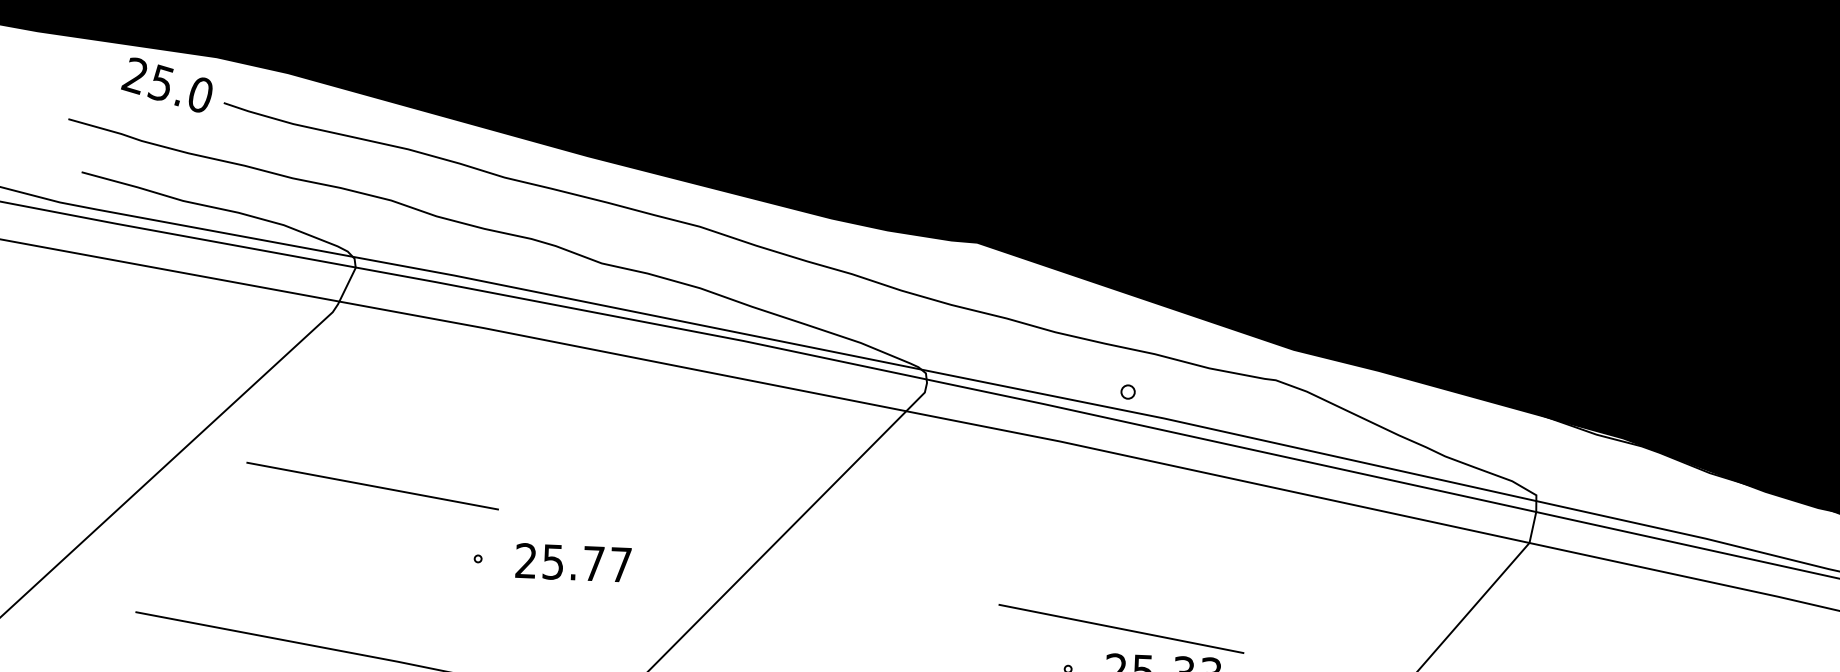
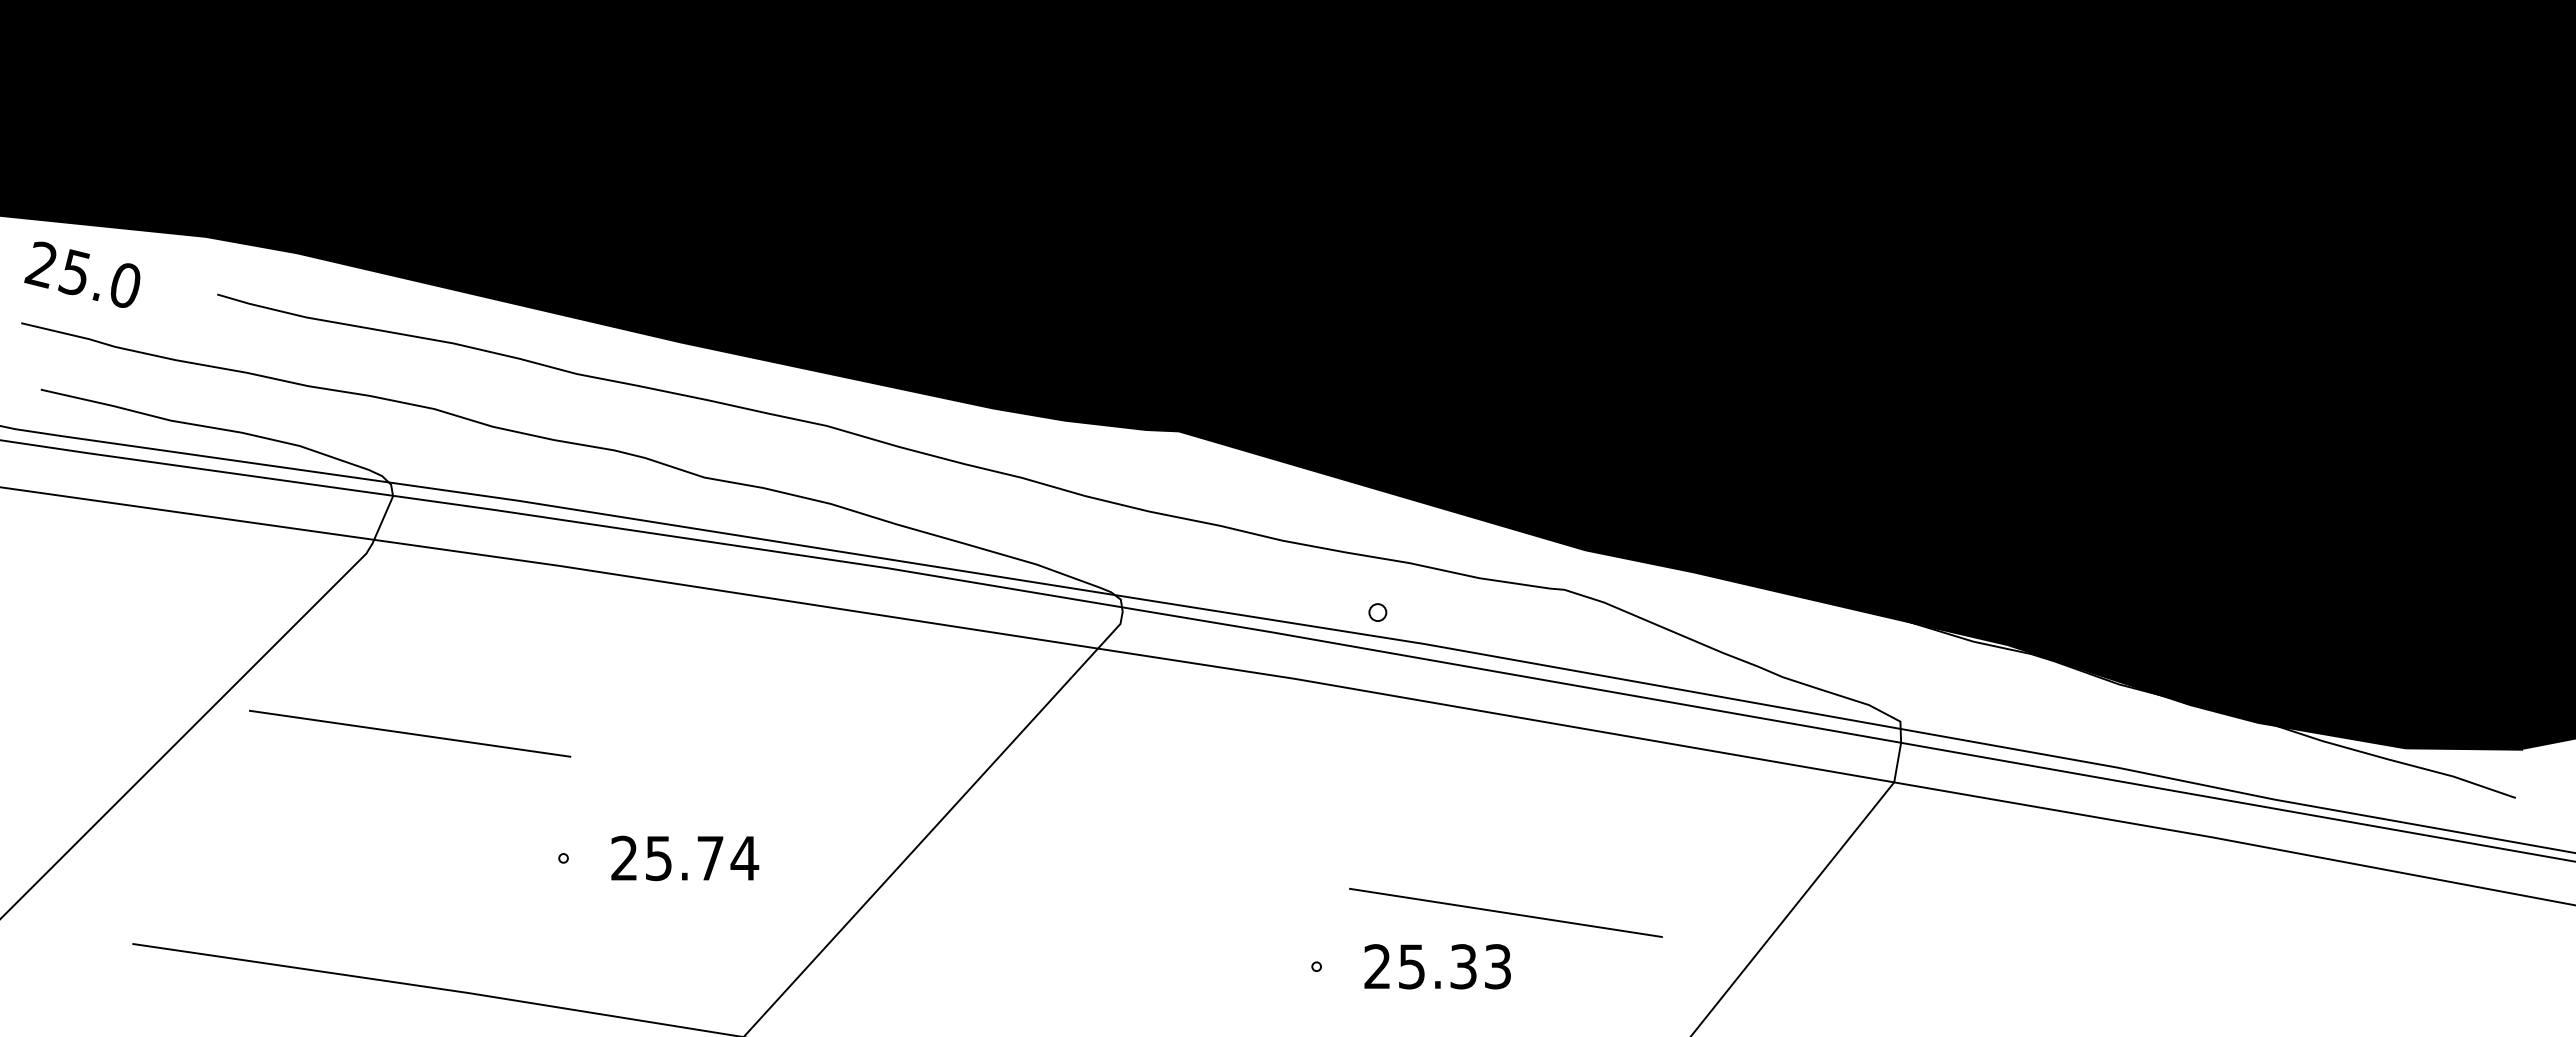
text: (167, 84) -> (82, 274), moved
line: (372, 485) -> (410, 733), moved
text: (620, 564) -> (744, 858), 25.77 -> 25.74
line: (1121, 628) -> (1505, 912), moved

